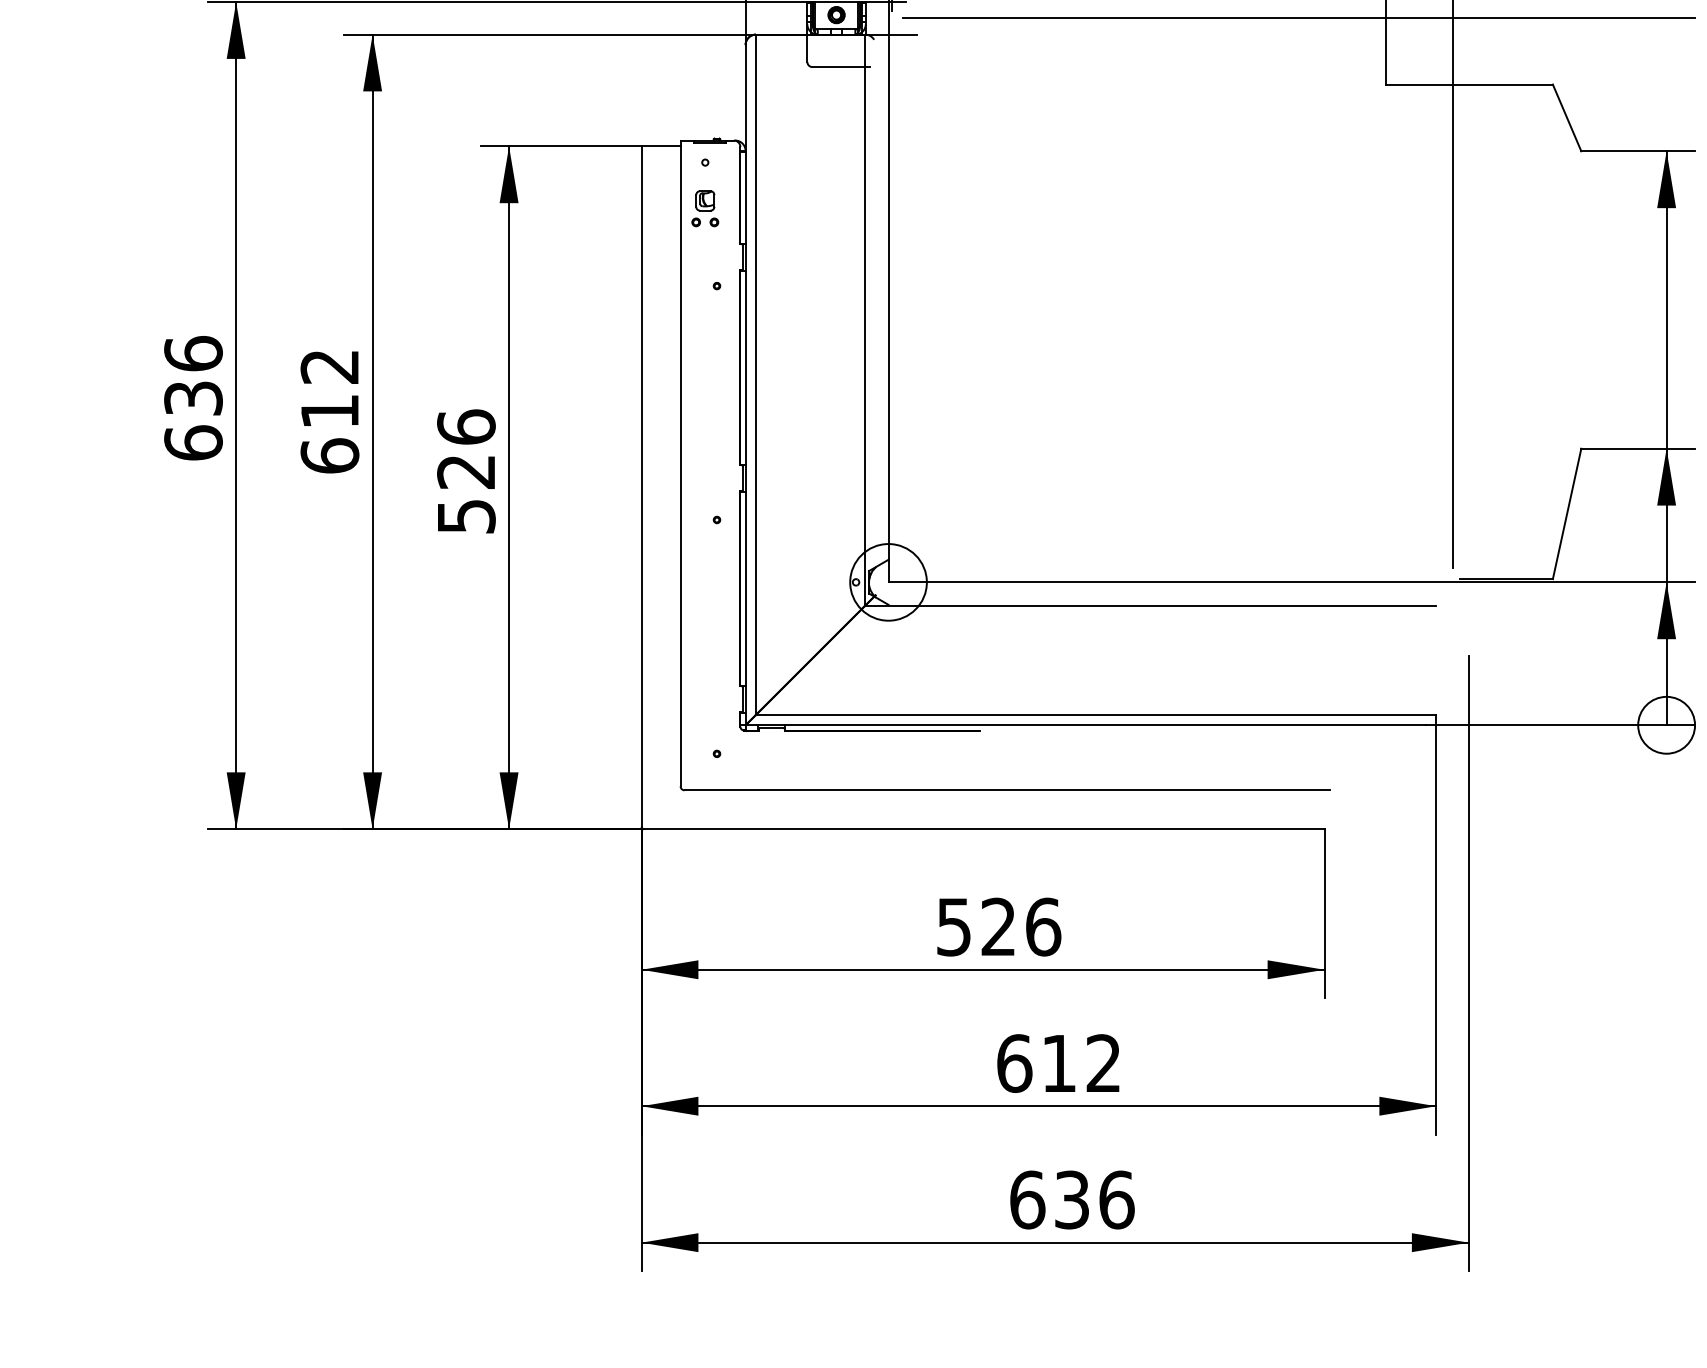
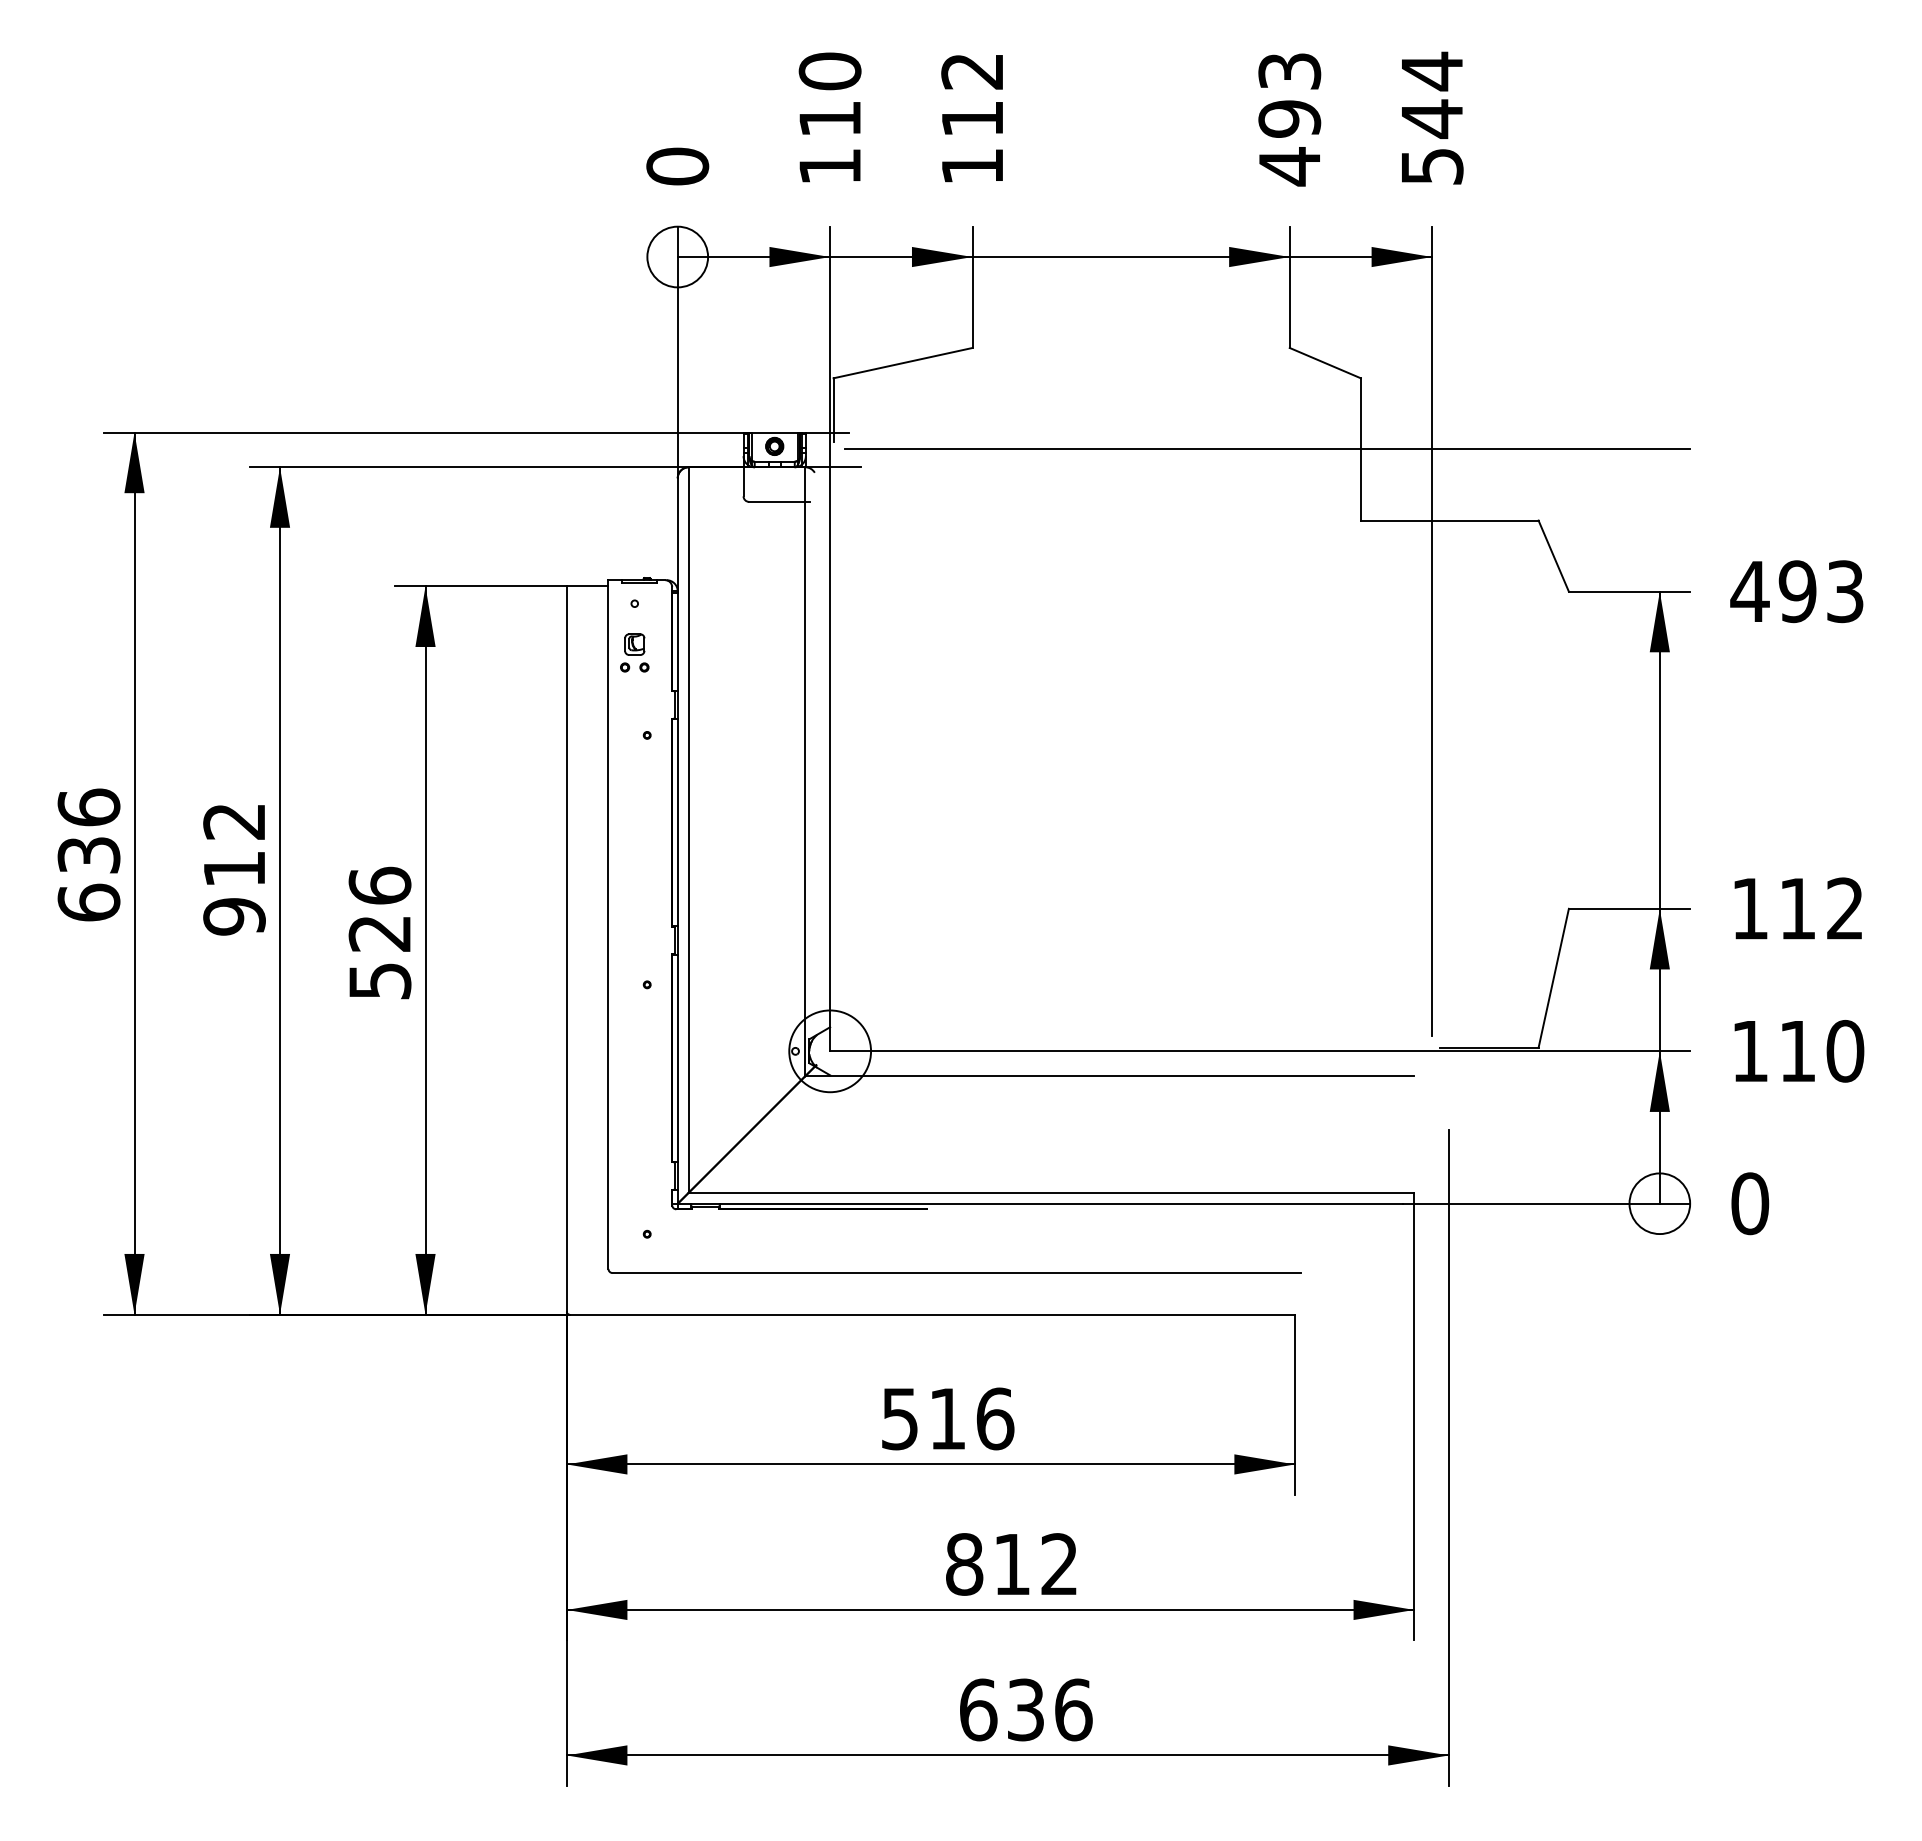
text: (329, 455) -> (234, 916), 612 -> 912
text: (997, 926) -> (946, 1418), 526 -> 516
text: (1014, 1063) -> (964, 1564), 612 -> 812

